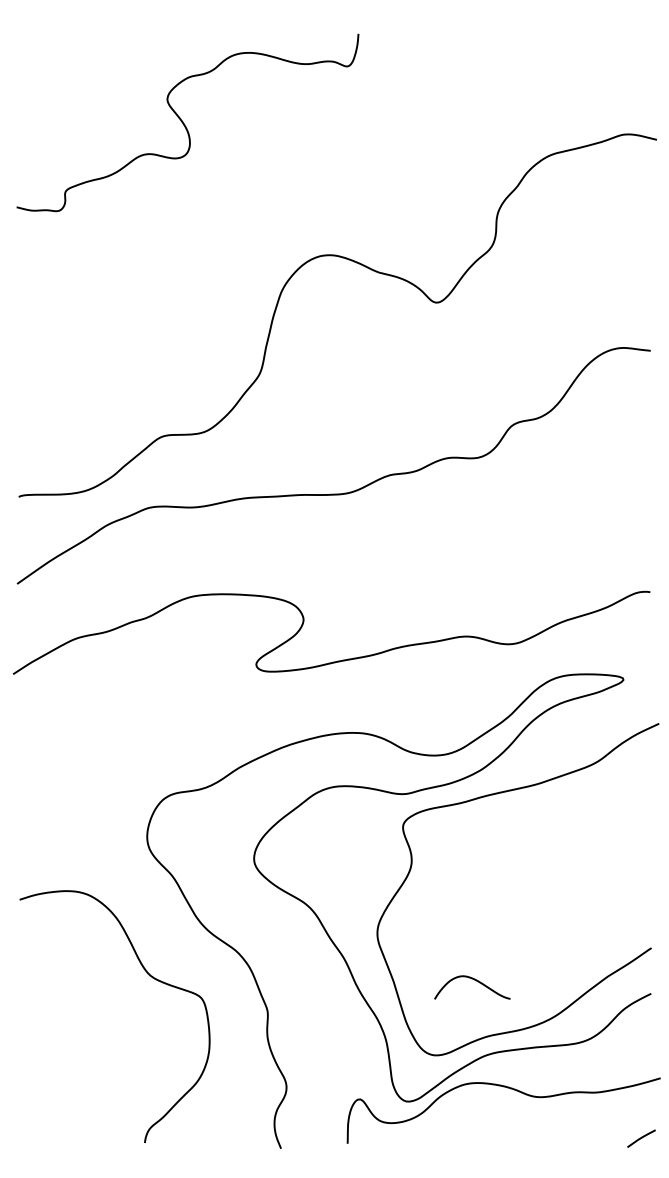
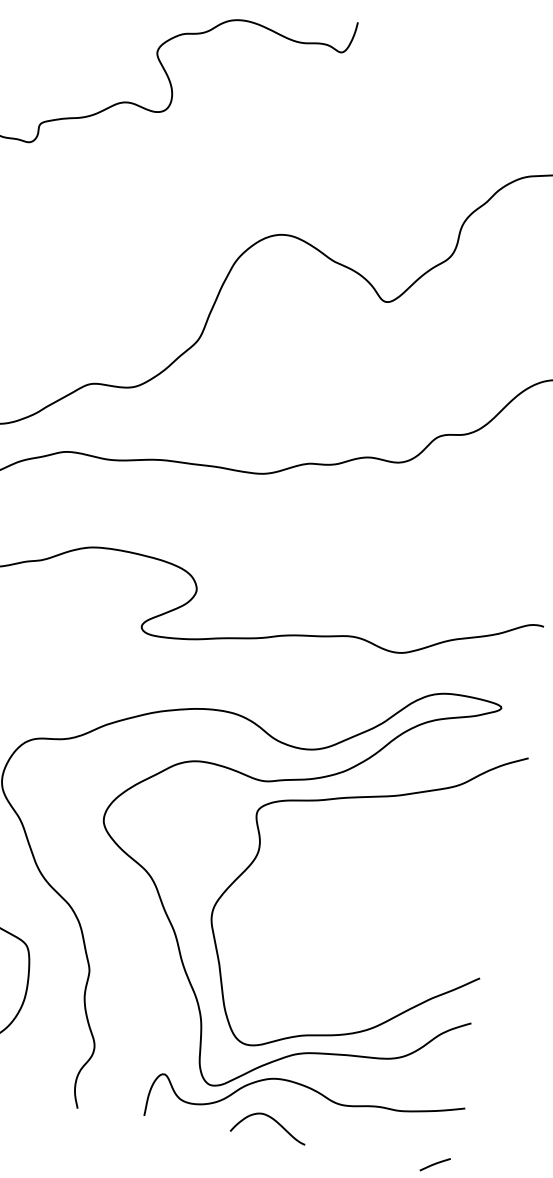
curve: (476, 981) -> (274, 1121), moved

